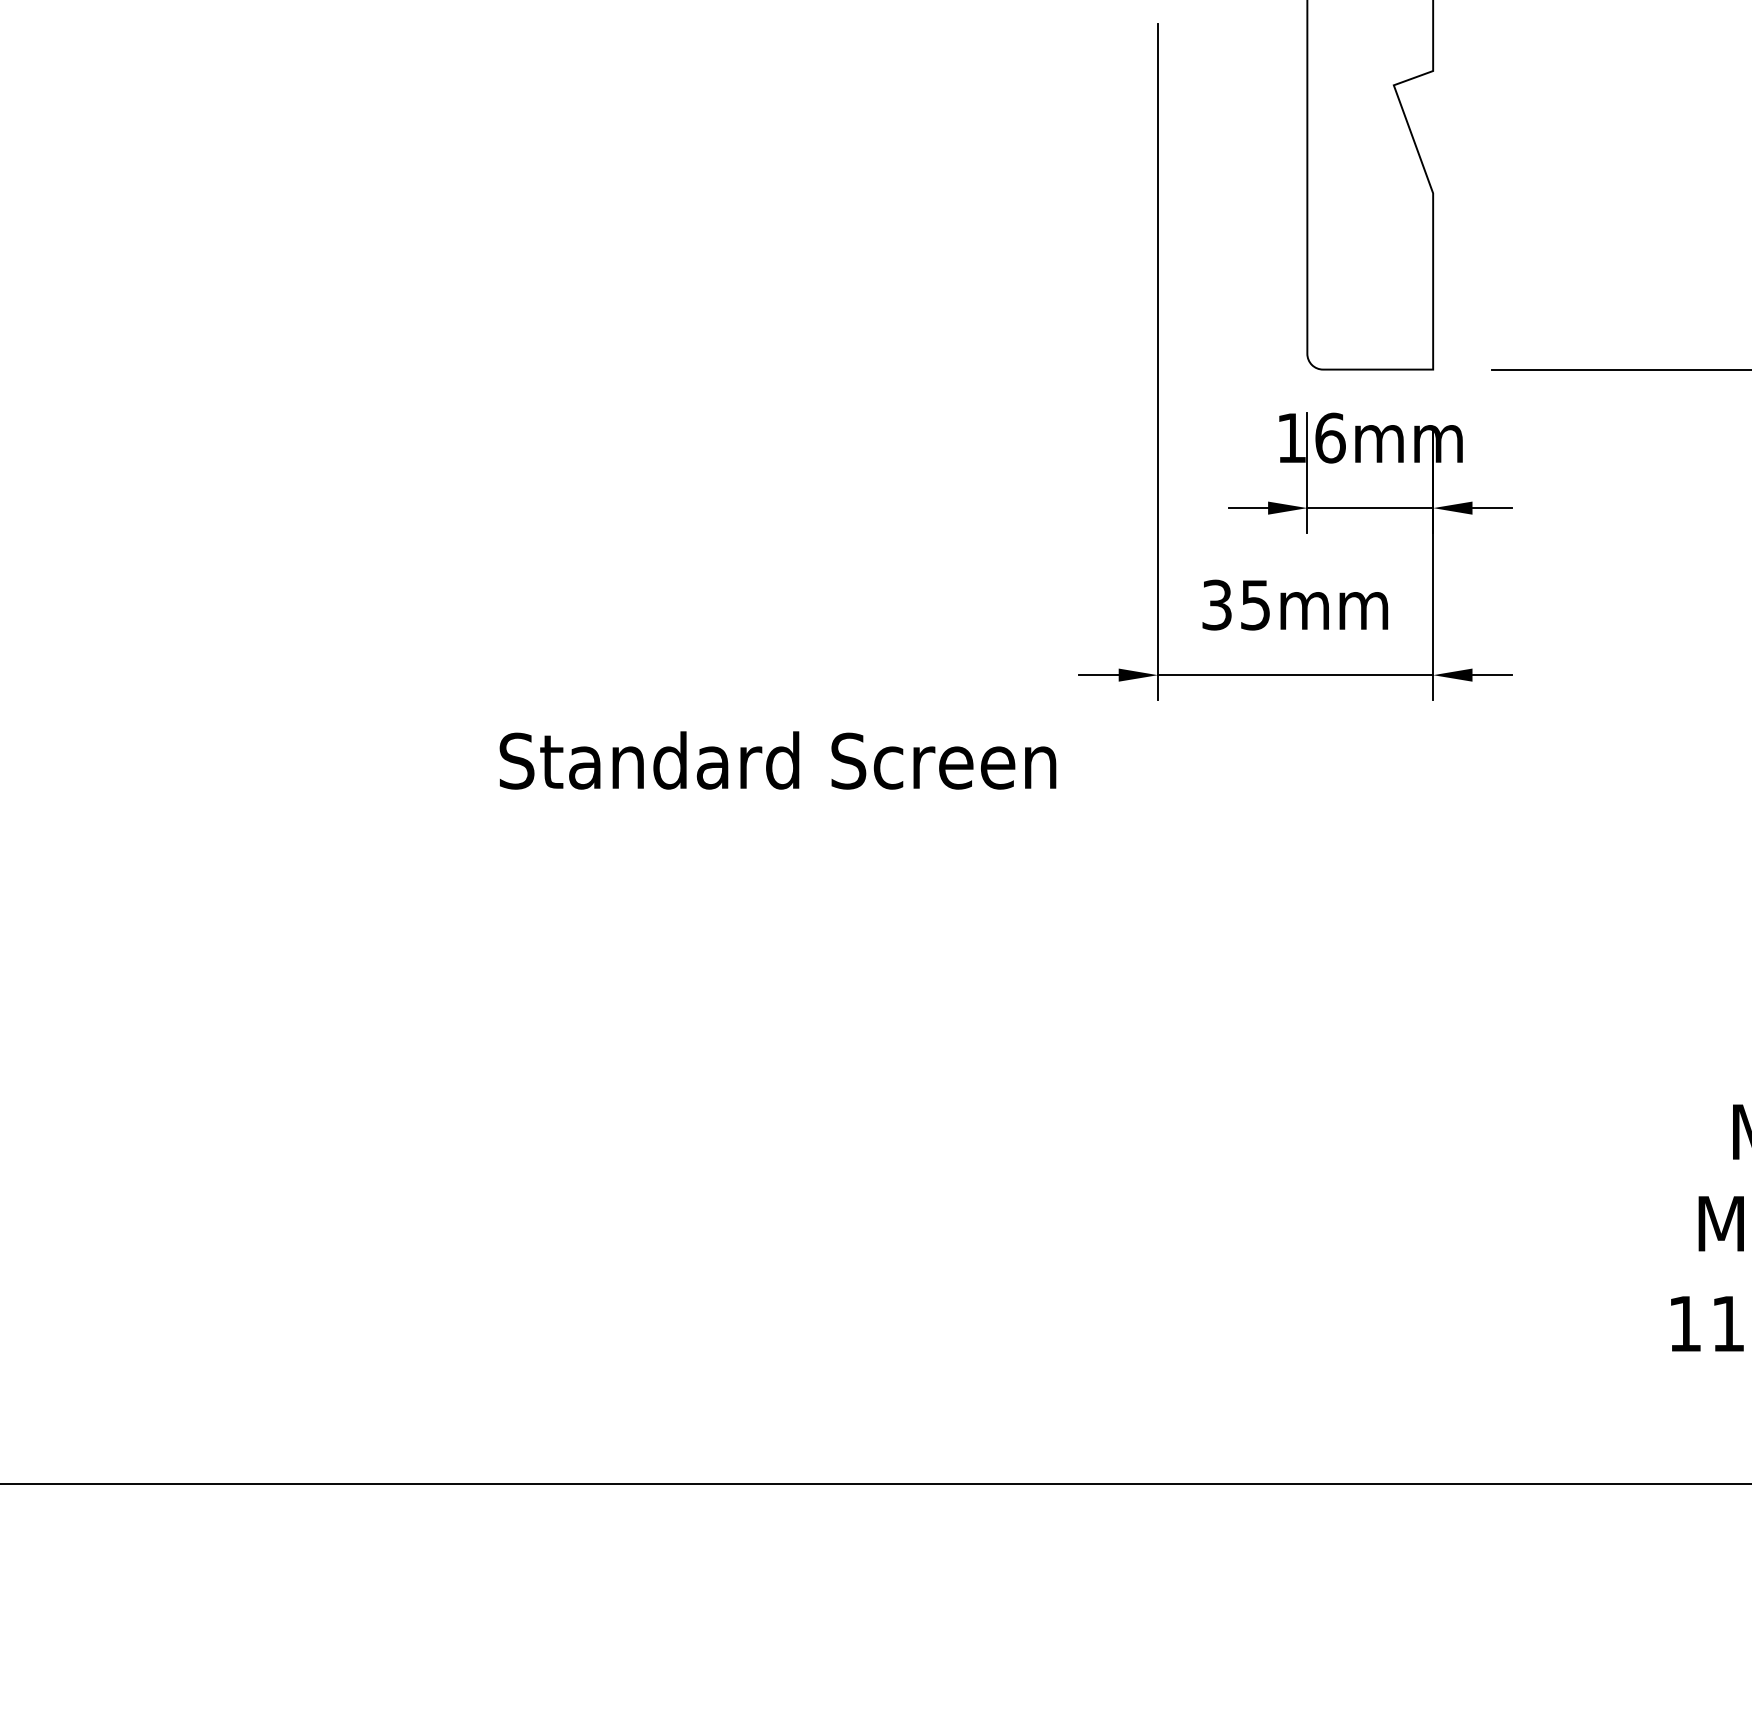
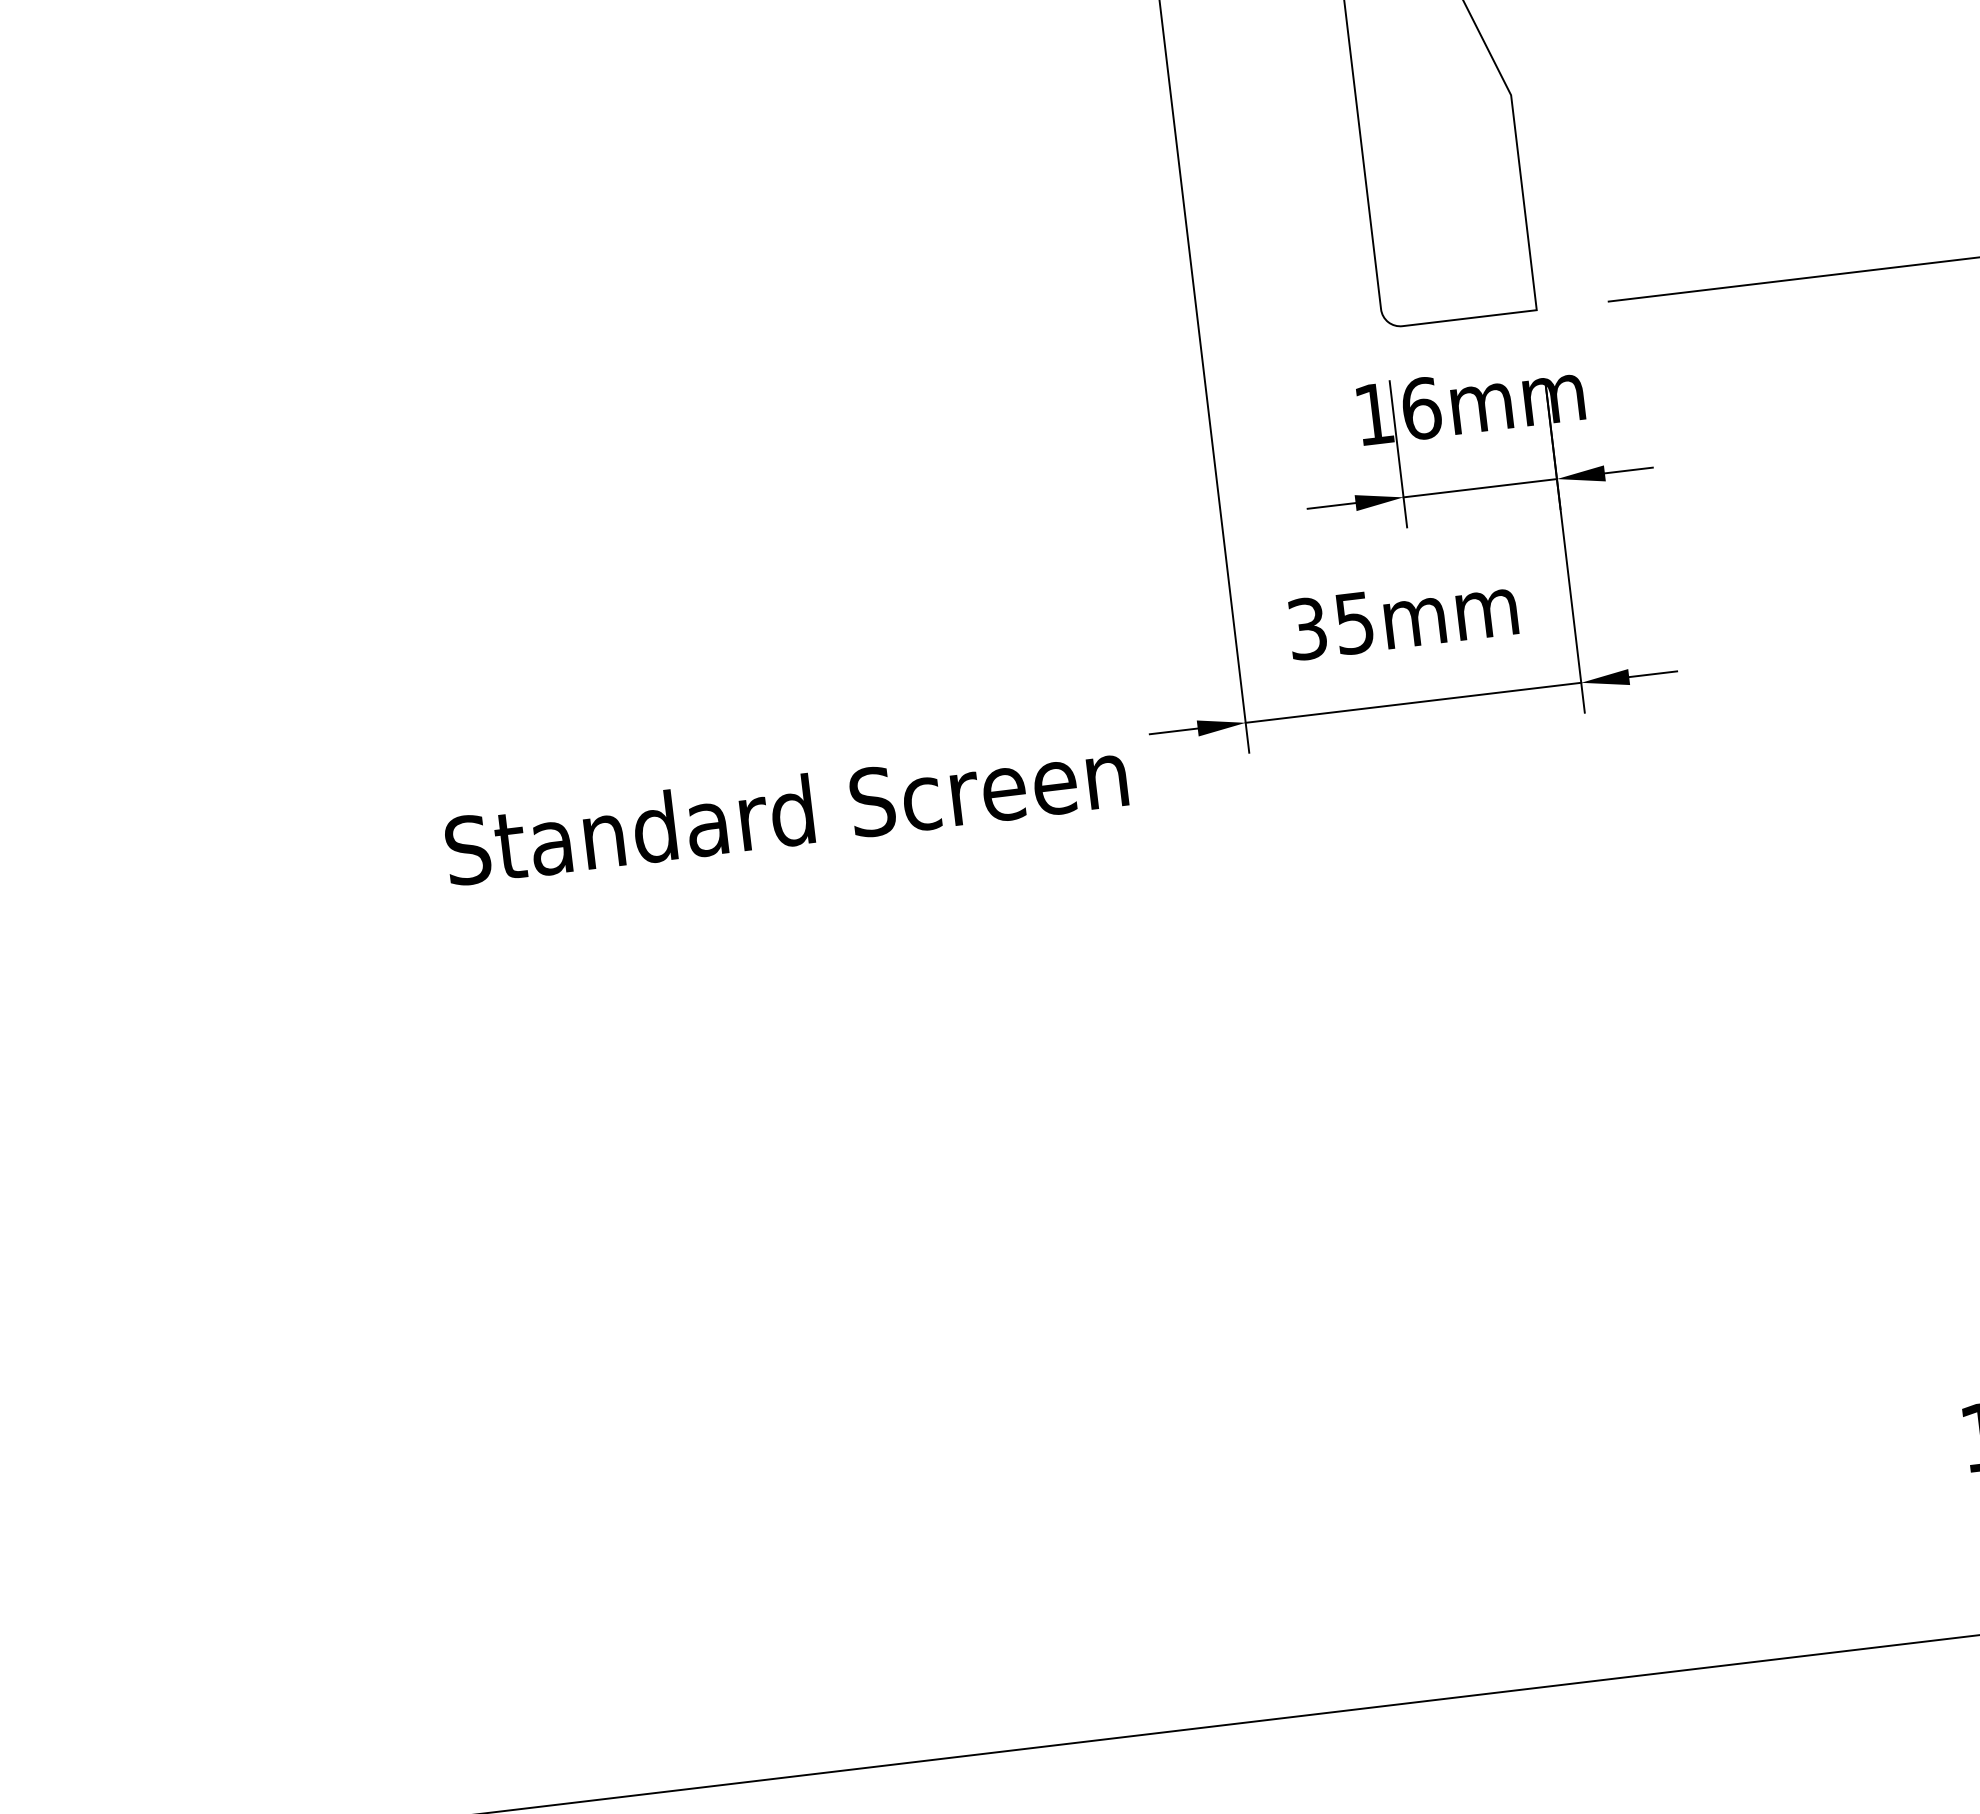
text: (777, 760) -> (785, 811), moved

